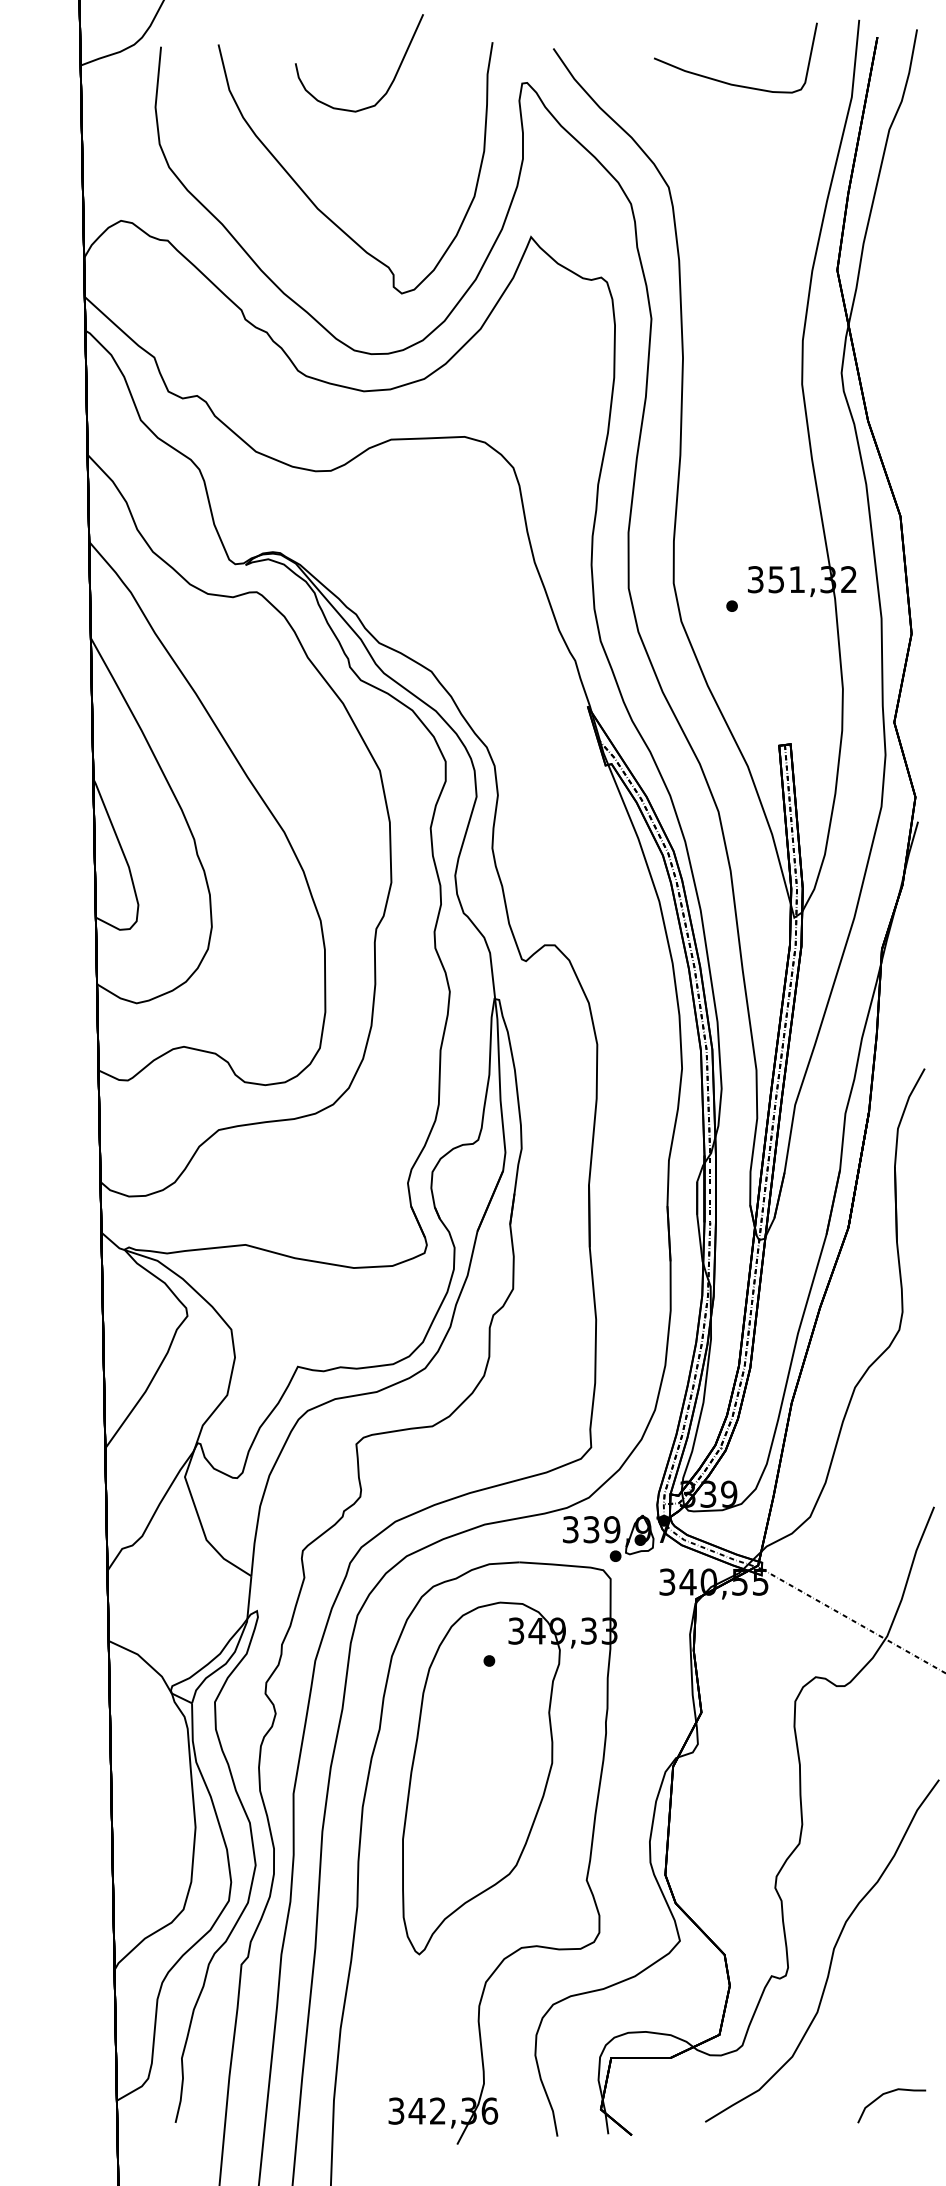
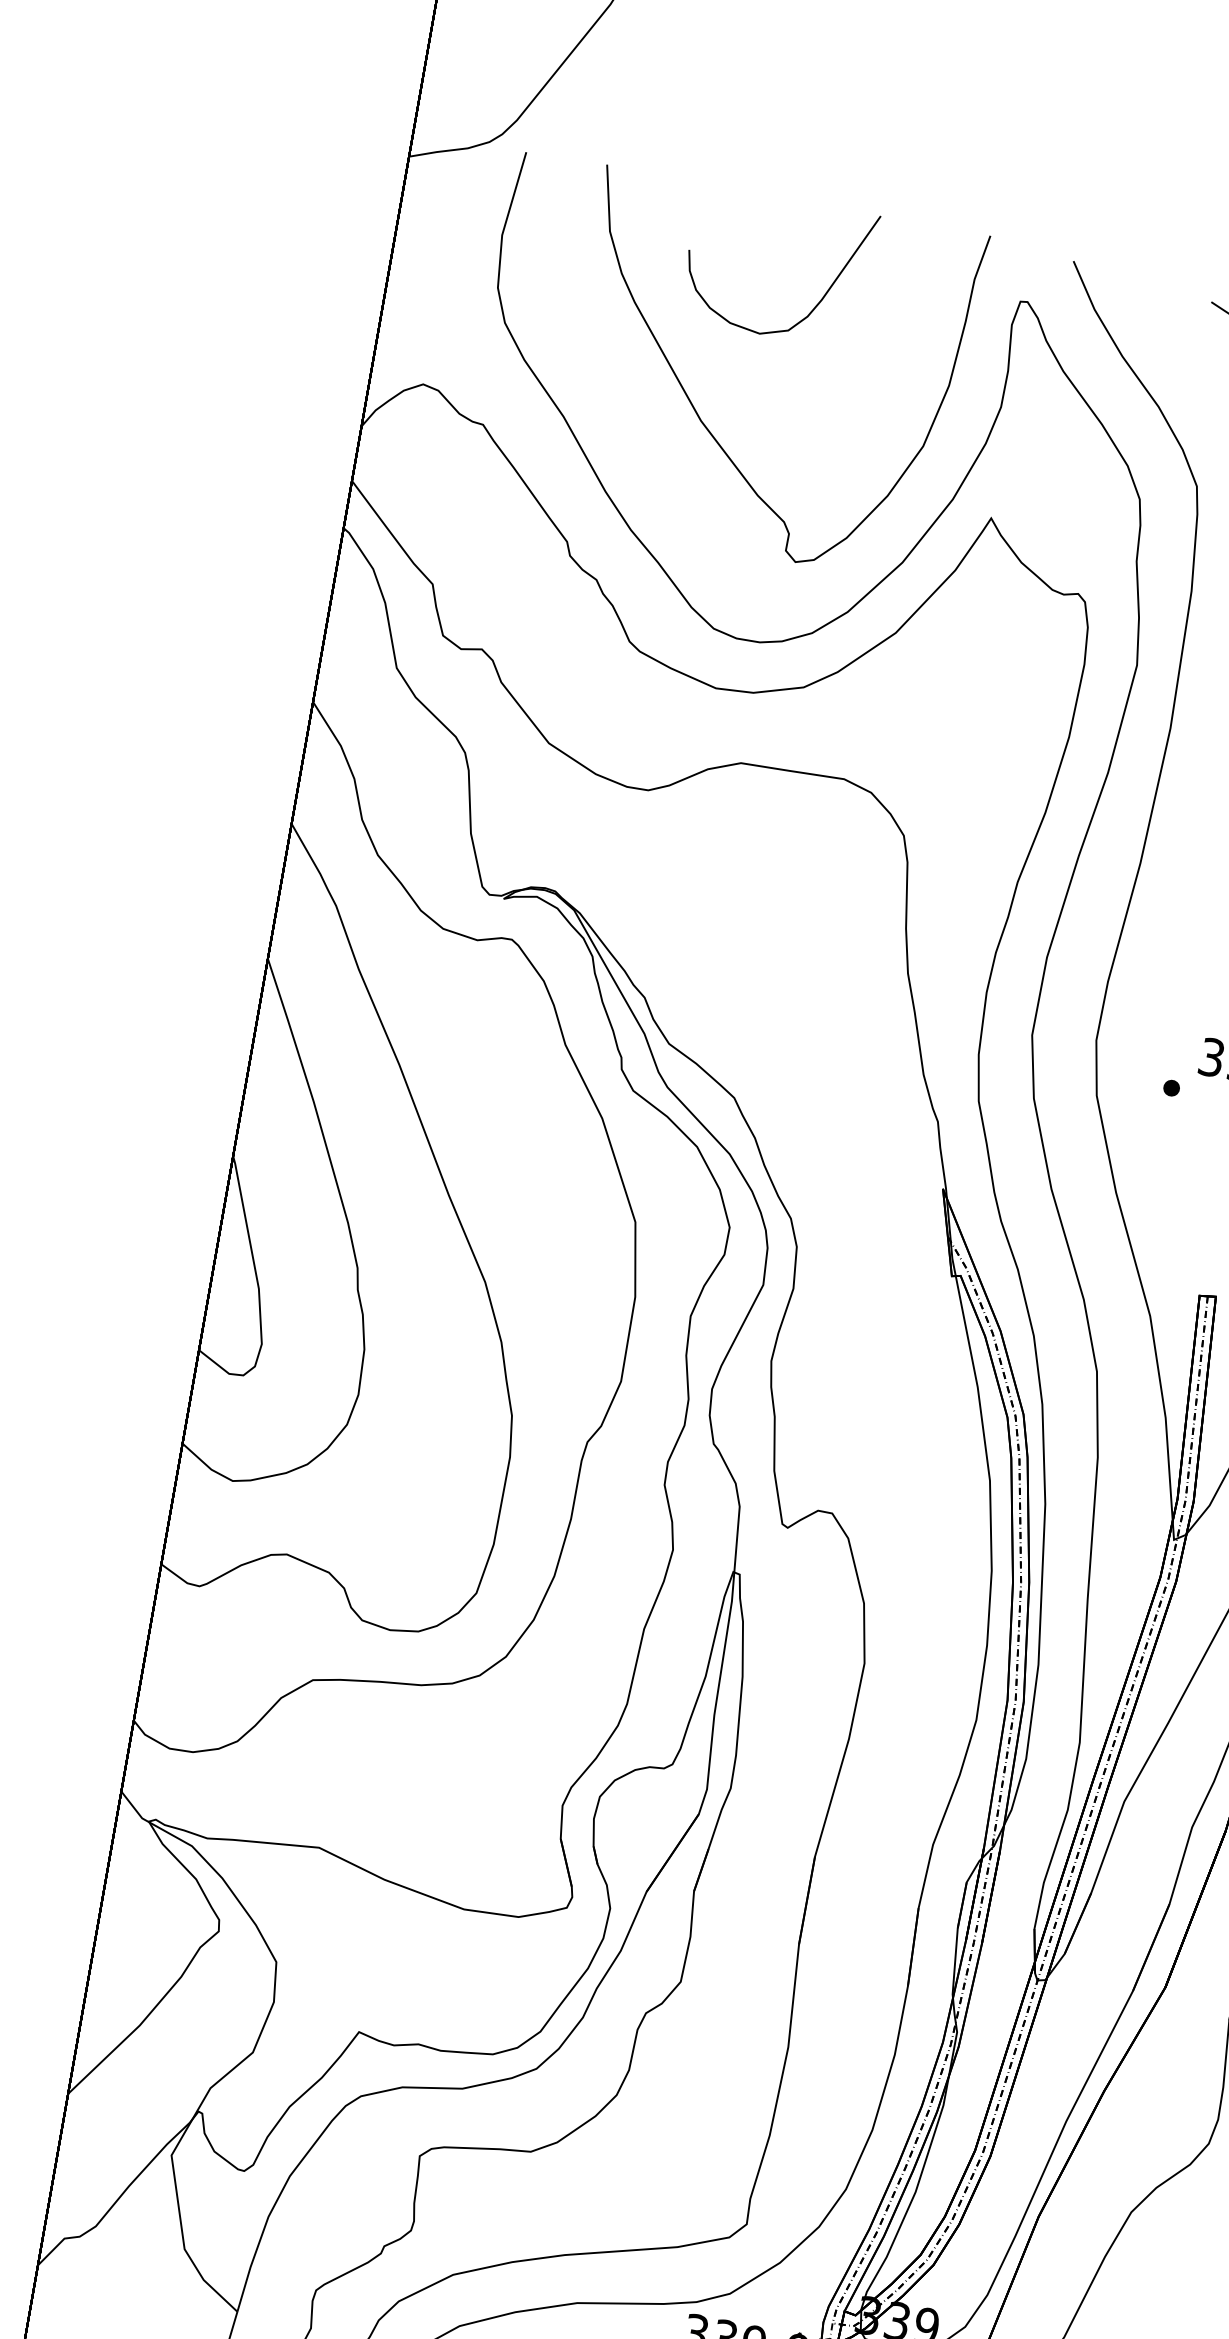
curve: (390, 83) -> (816, 303), moved

